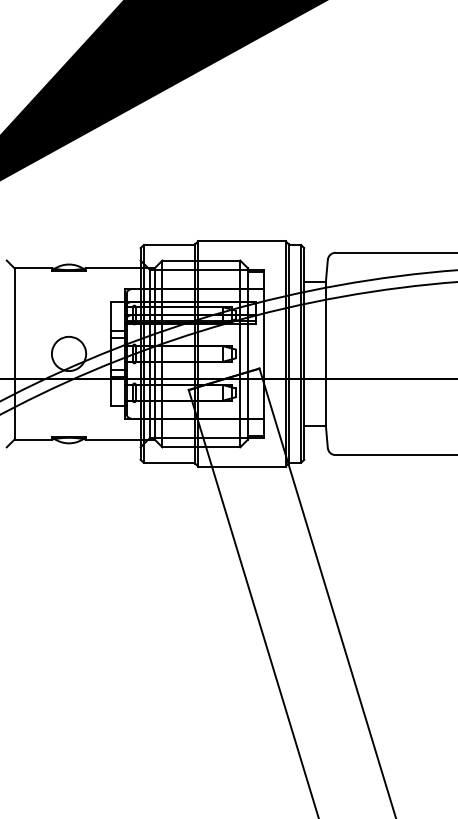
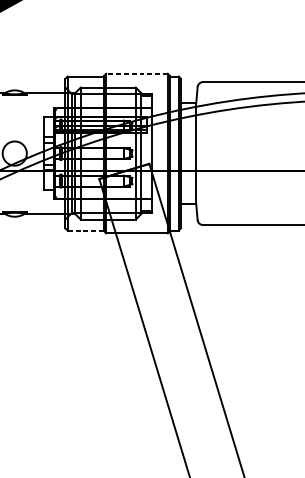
line: (241, 241) -> (136, 74), solid -> dashed
line: (169, 462) -> (85, 230), solid -> dashed

